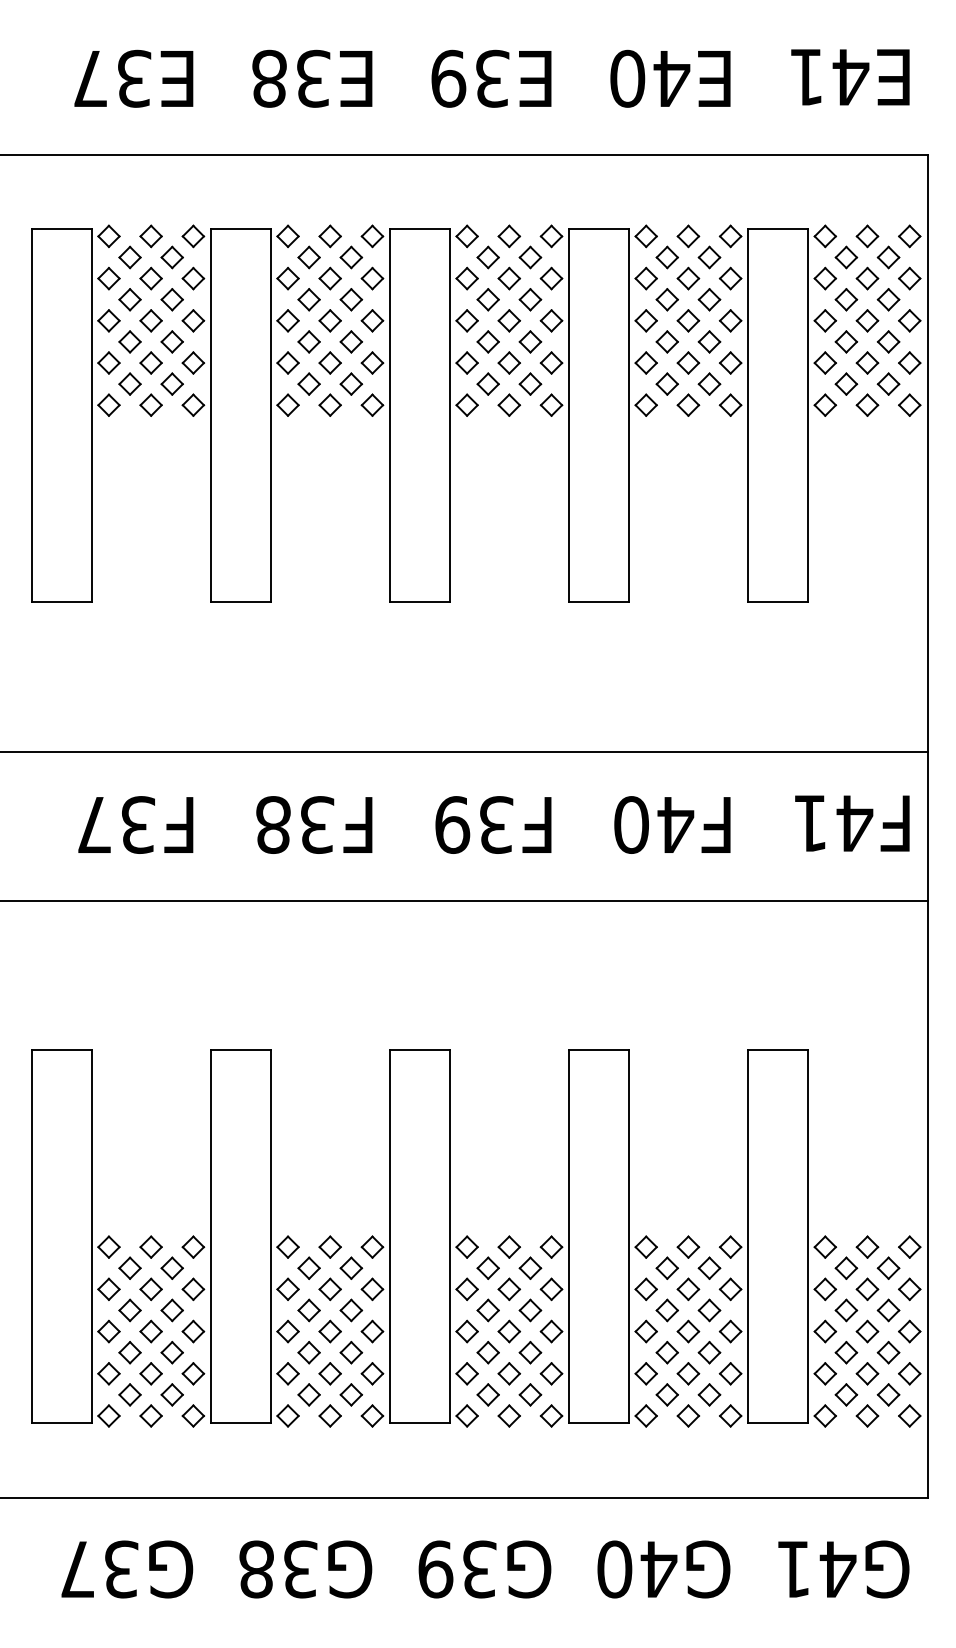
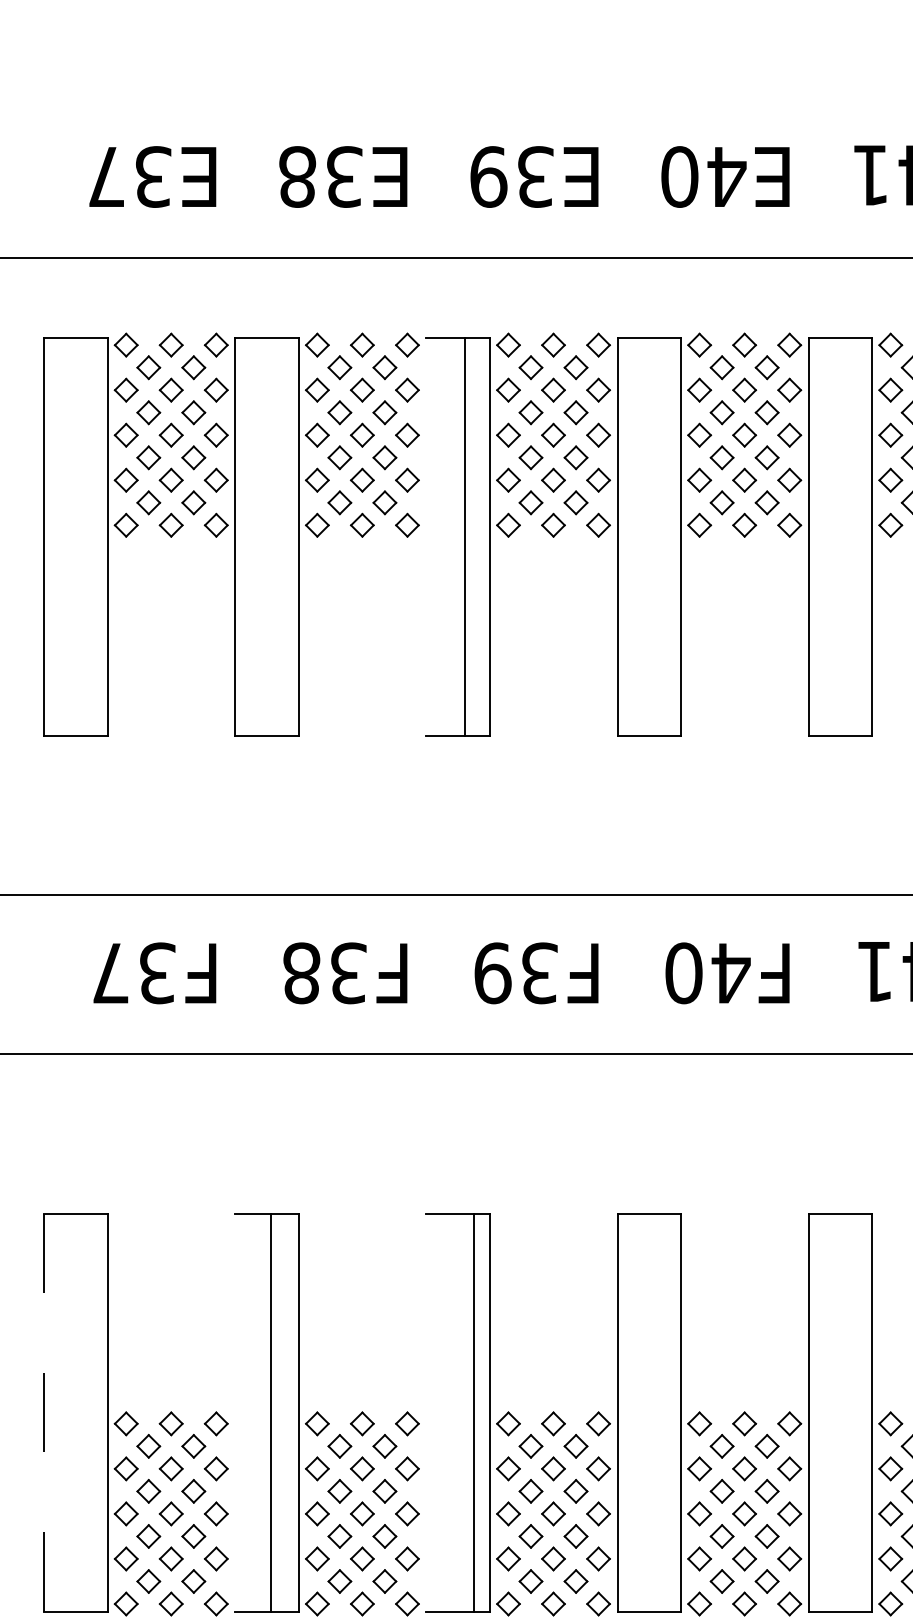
line: (390, 415) -> (465, 536), moved
line: (32, 1236) -> (44, 1412), solid -> dashed
line: (211, 1236) -> (270, 1412), moved
line: (390, 1236) -> (474, 1412), moved

